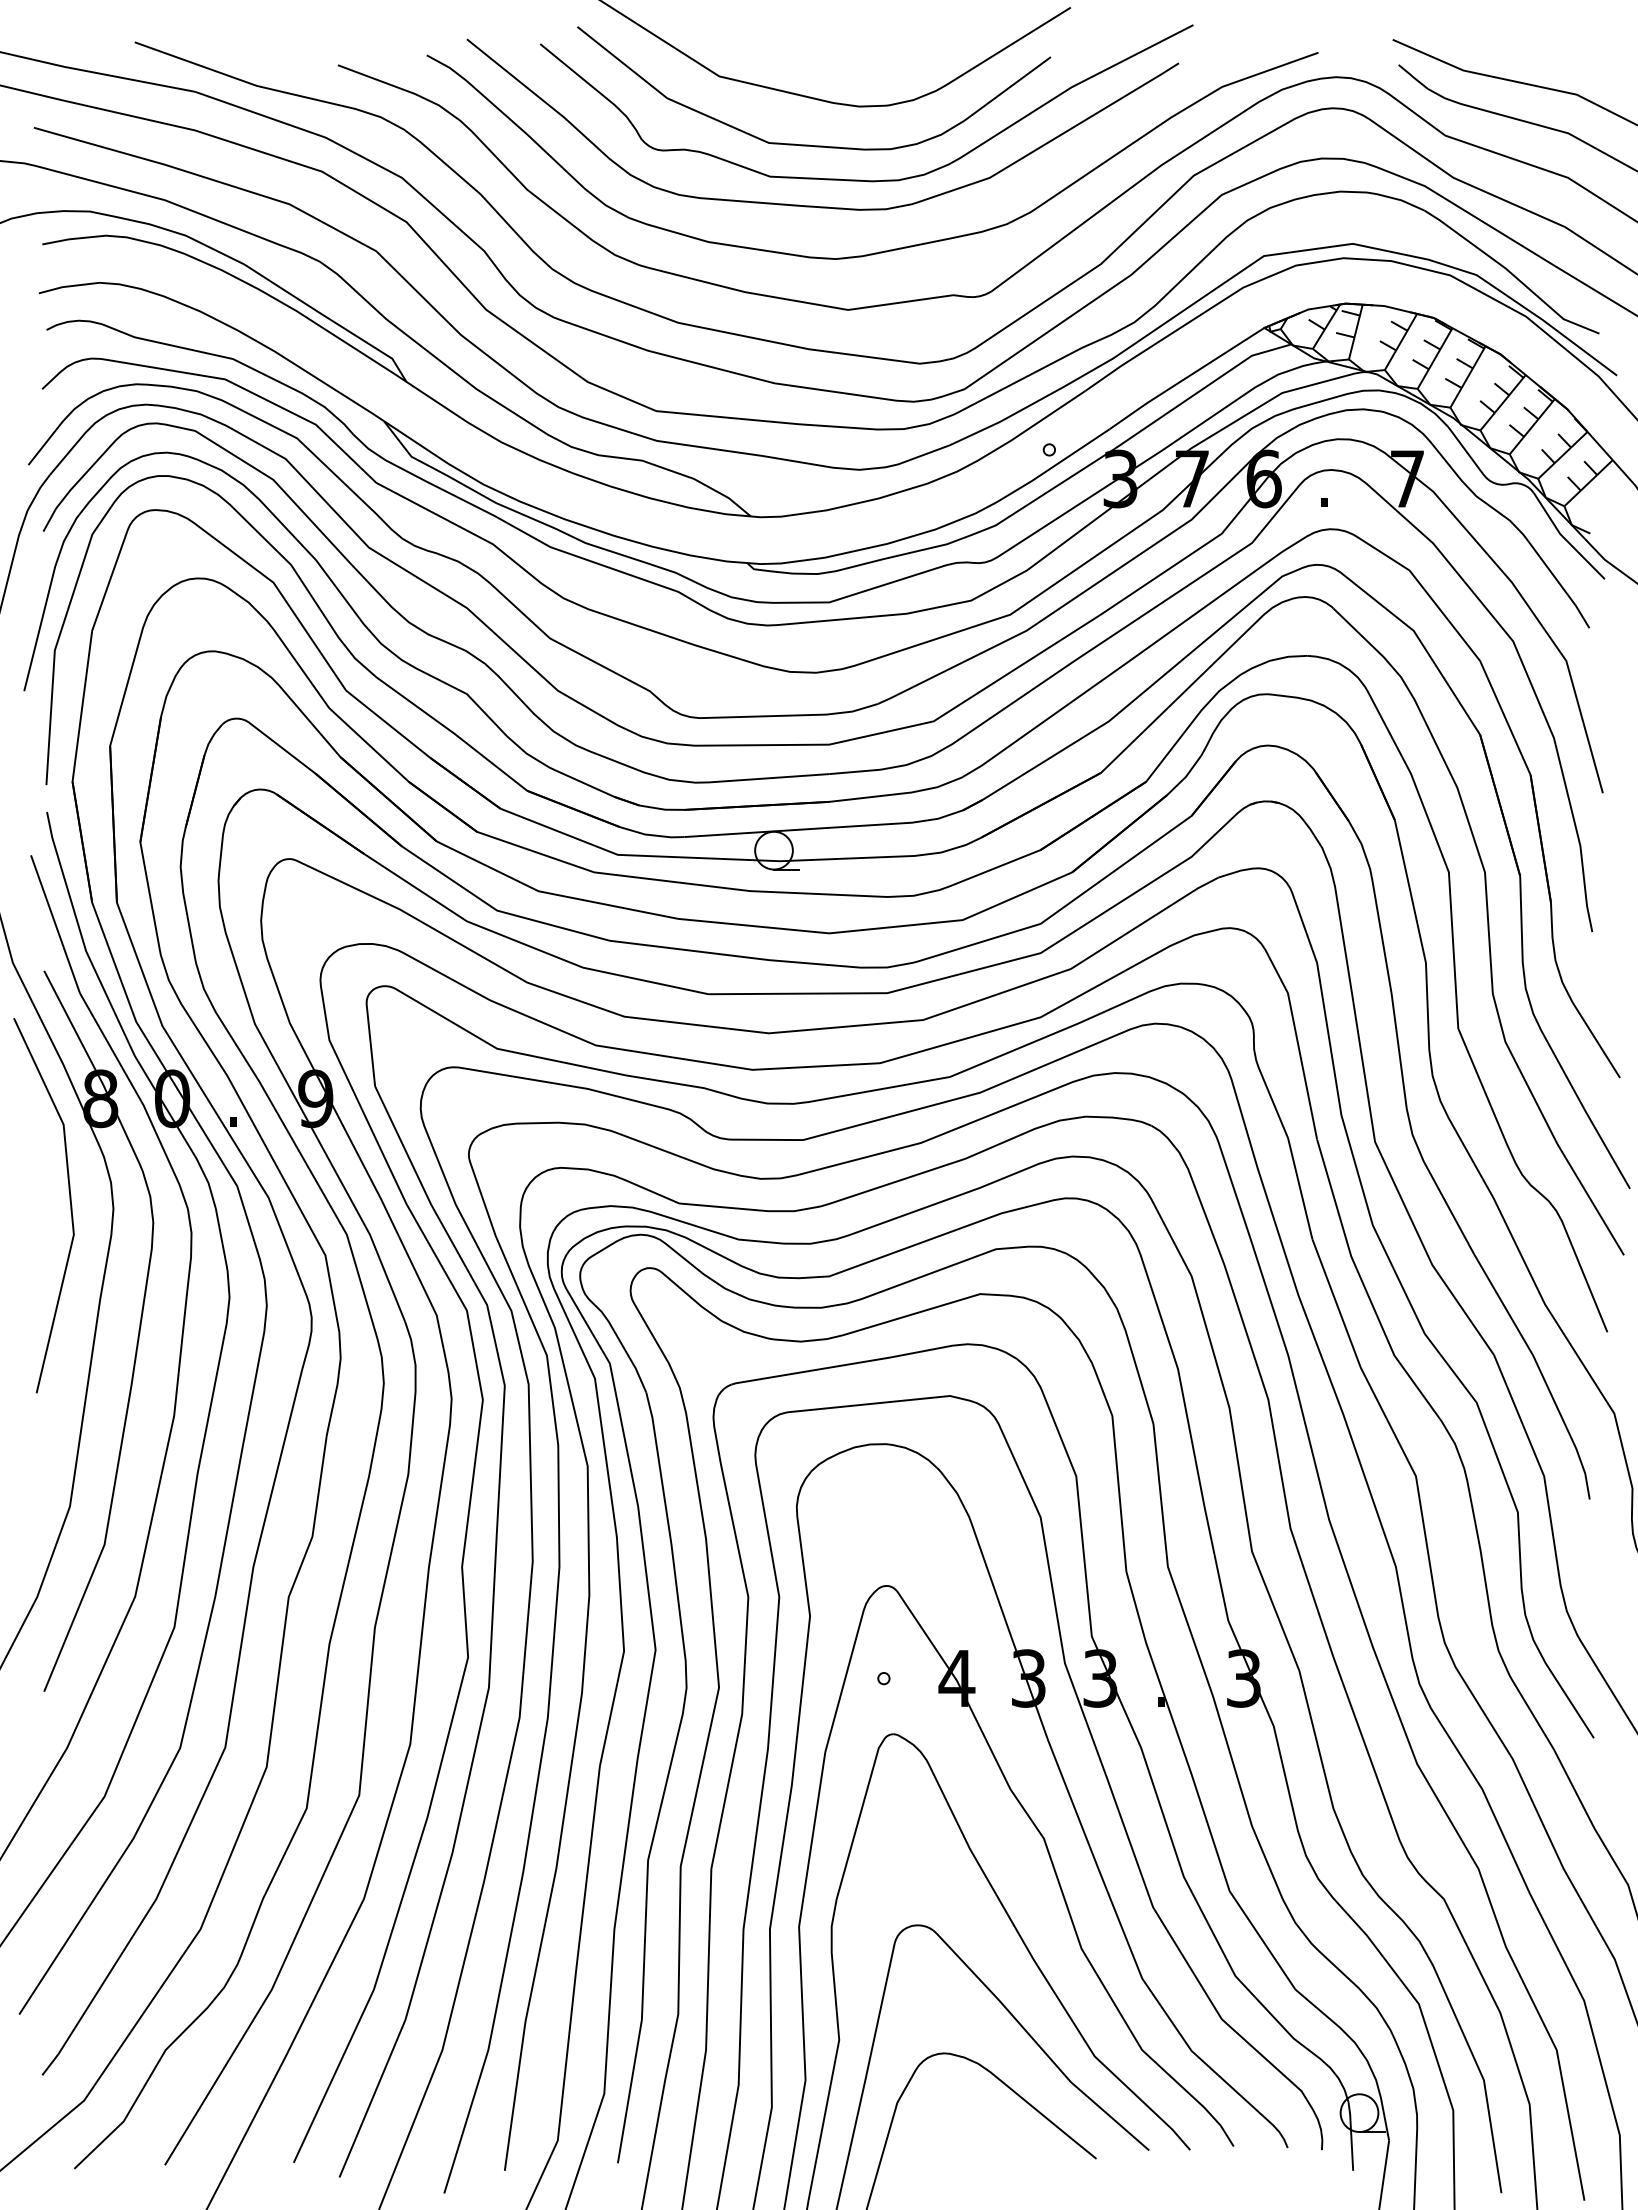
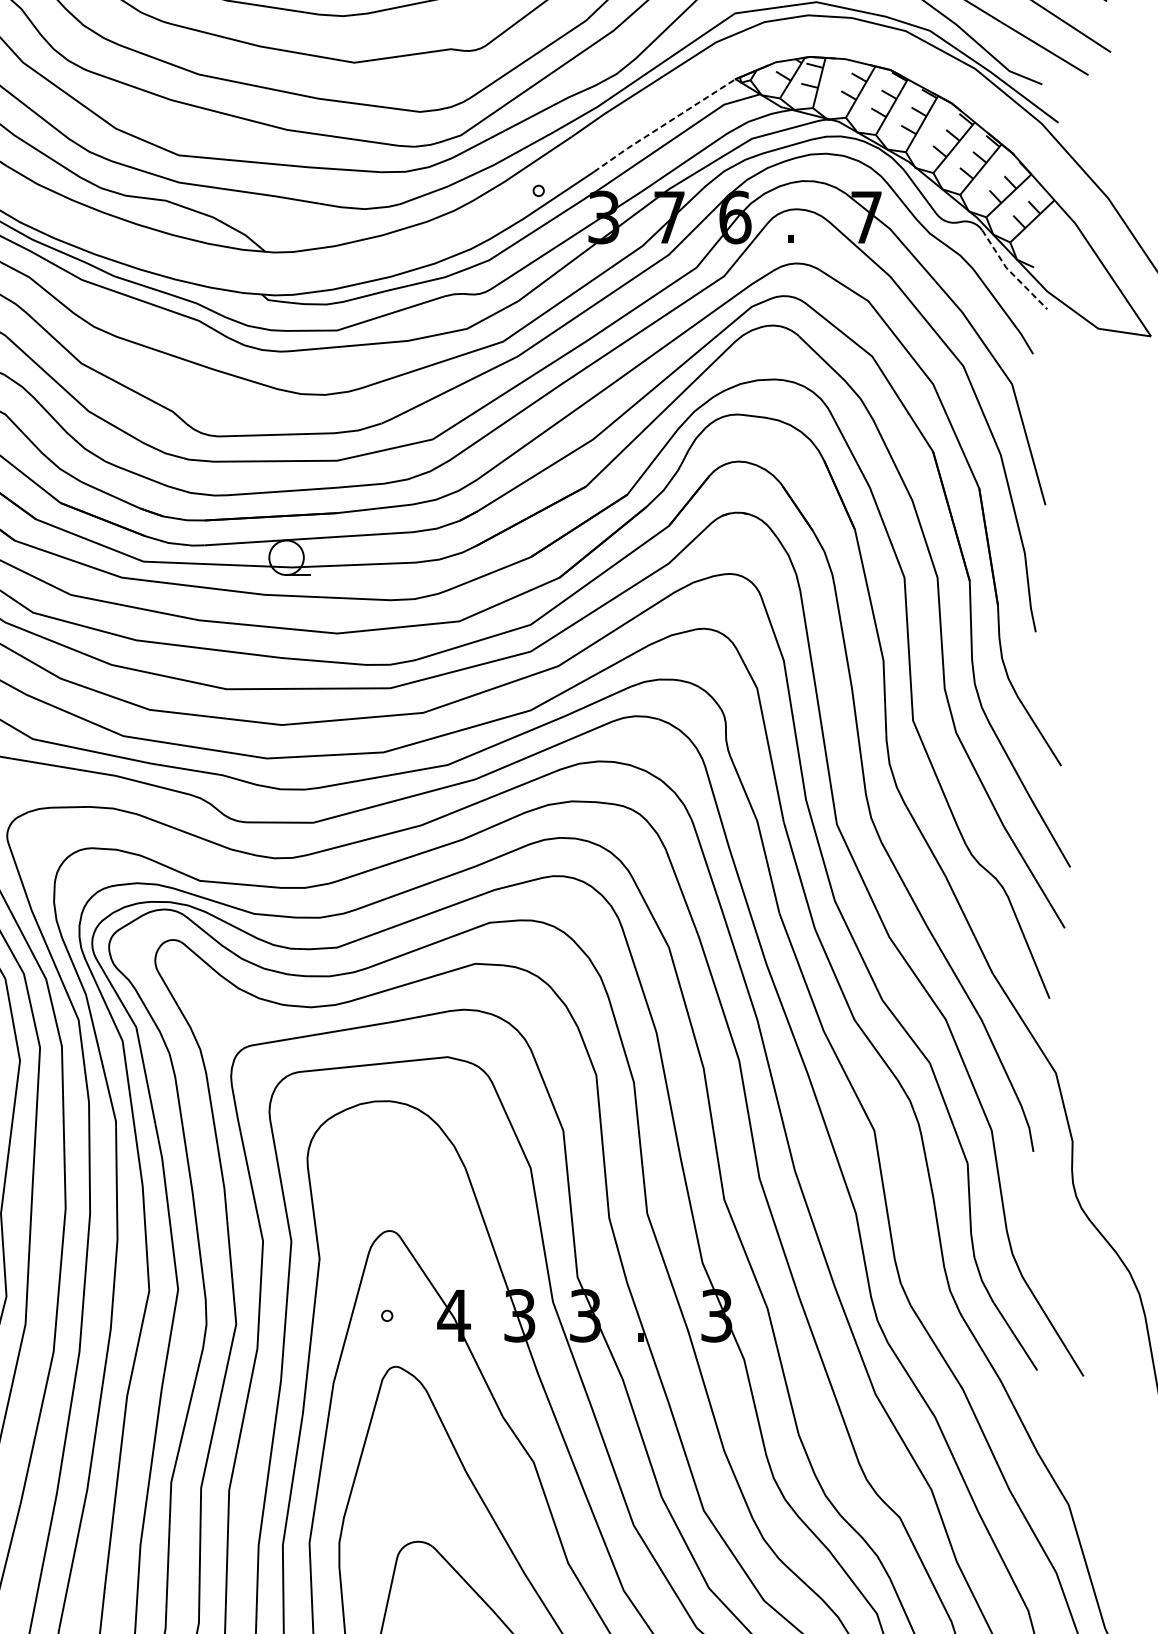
line: (1186, 378) -> (664, 125), solid -> dashed
line: (1564, 538) -> (1010, 271), solid -> dashed

